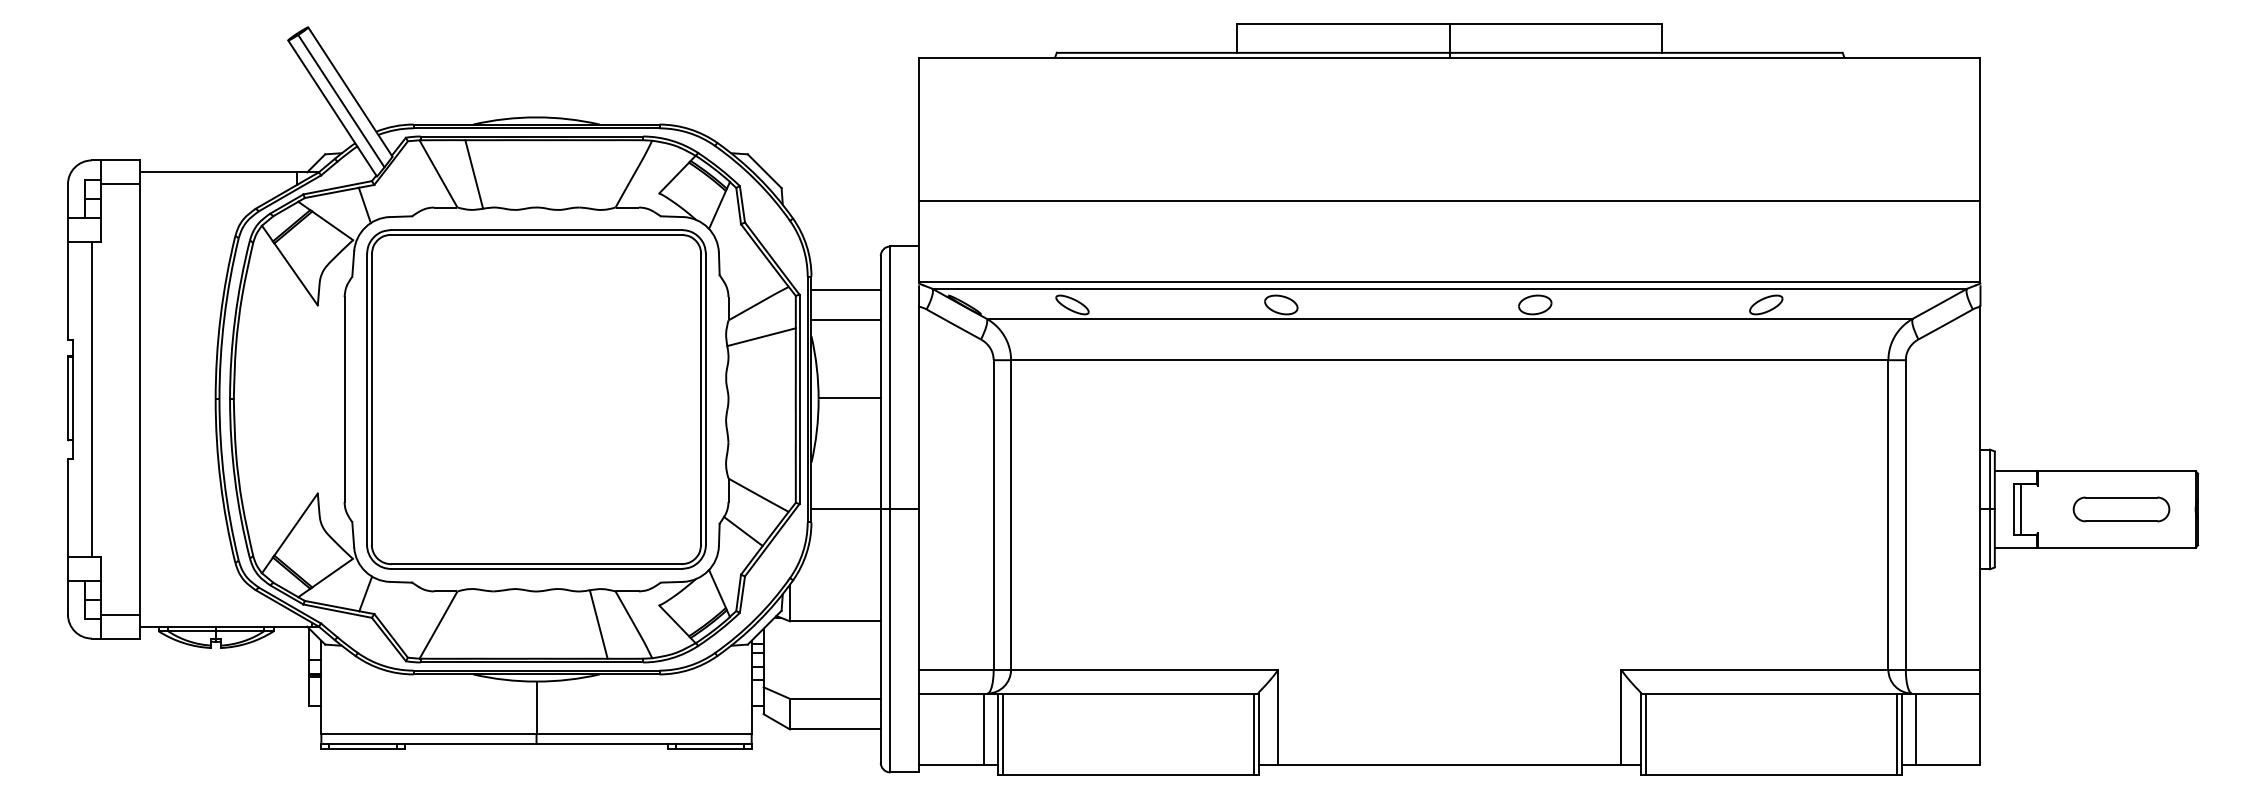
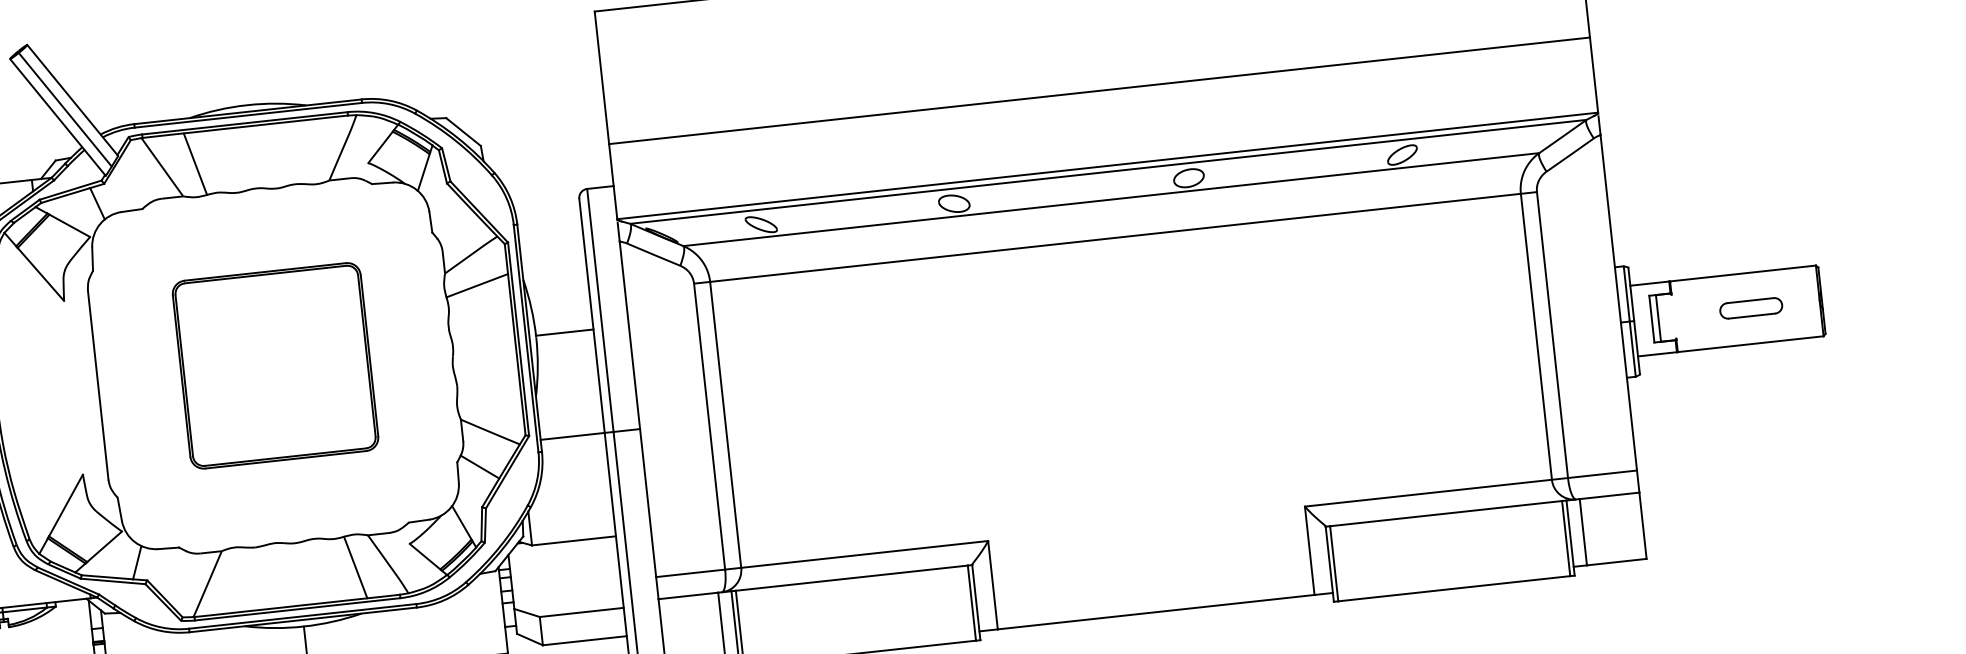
line: (845, 289) -> (550, 233), removed
line: (845, 320) -> (553, 261), removed
part: (536, 399) -> (275, 365), size x0.6
part: (2121, 509) -> (1751, 308), size x0.7

